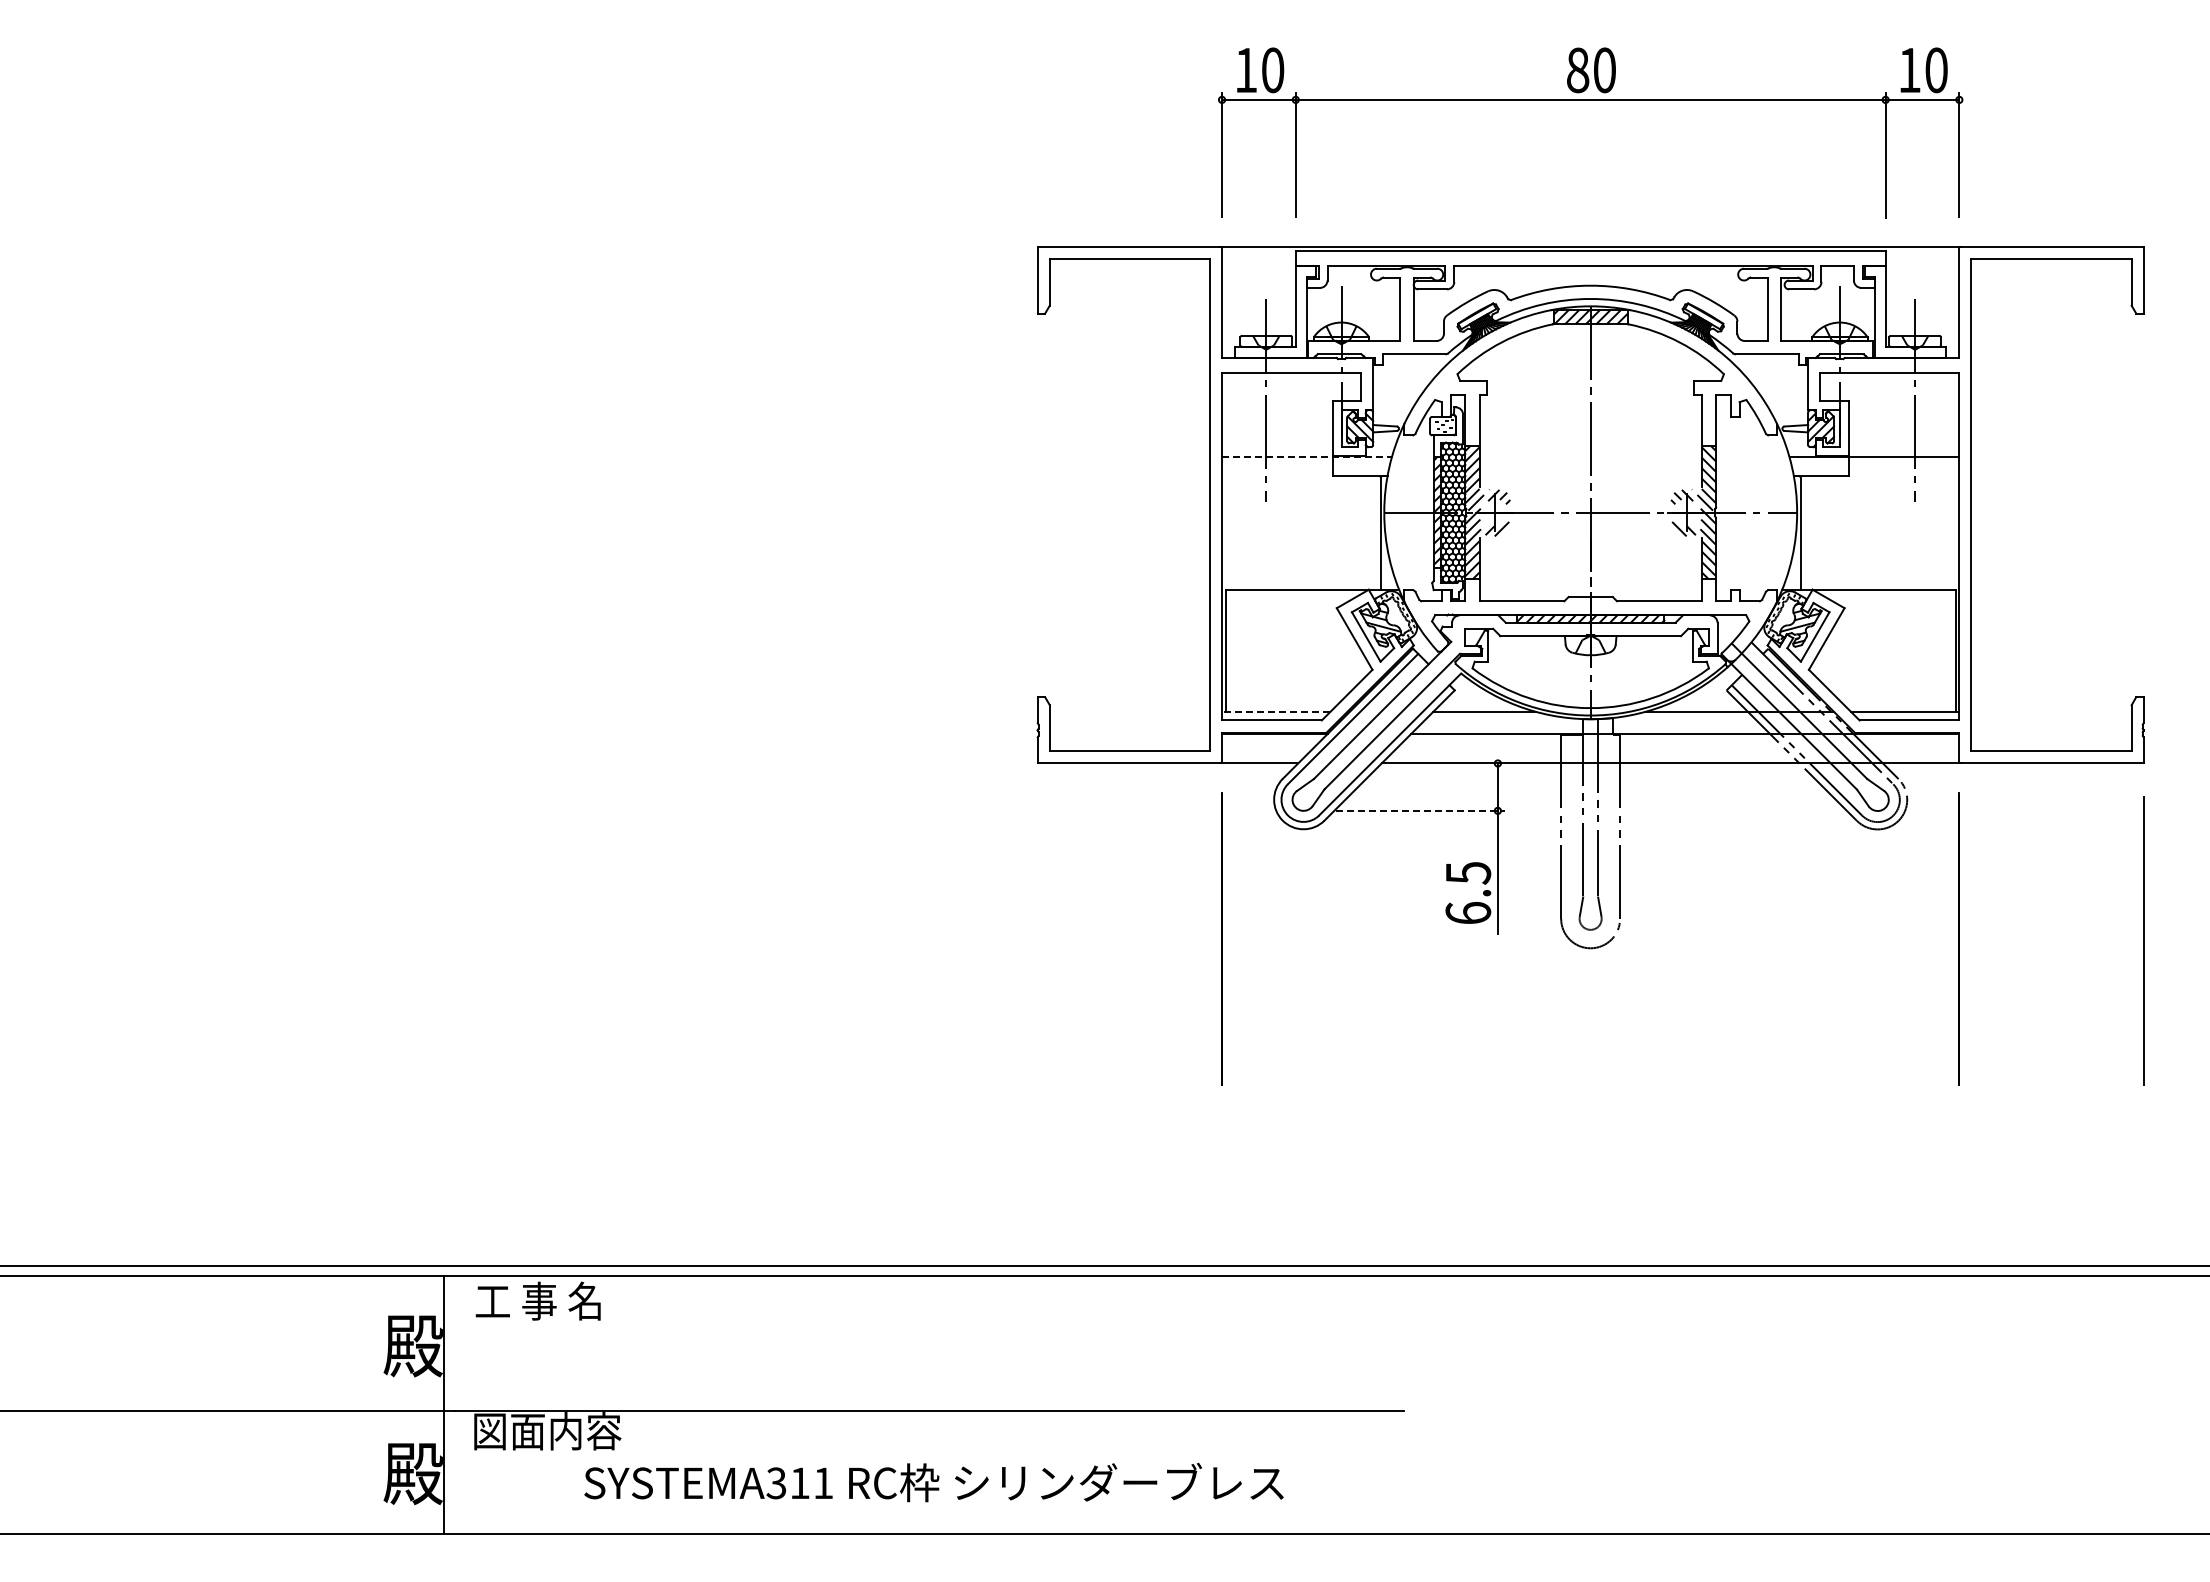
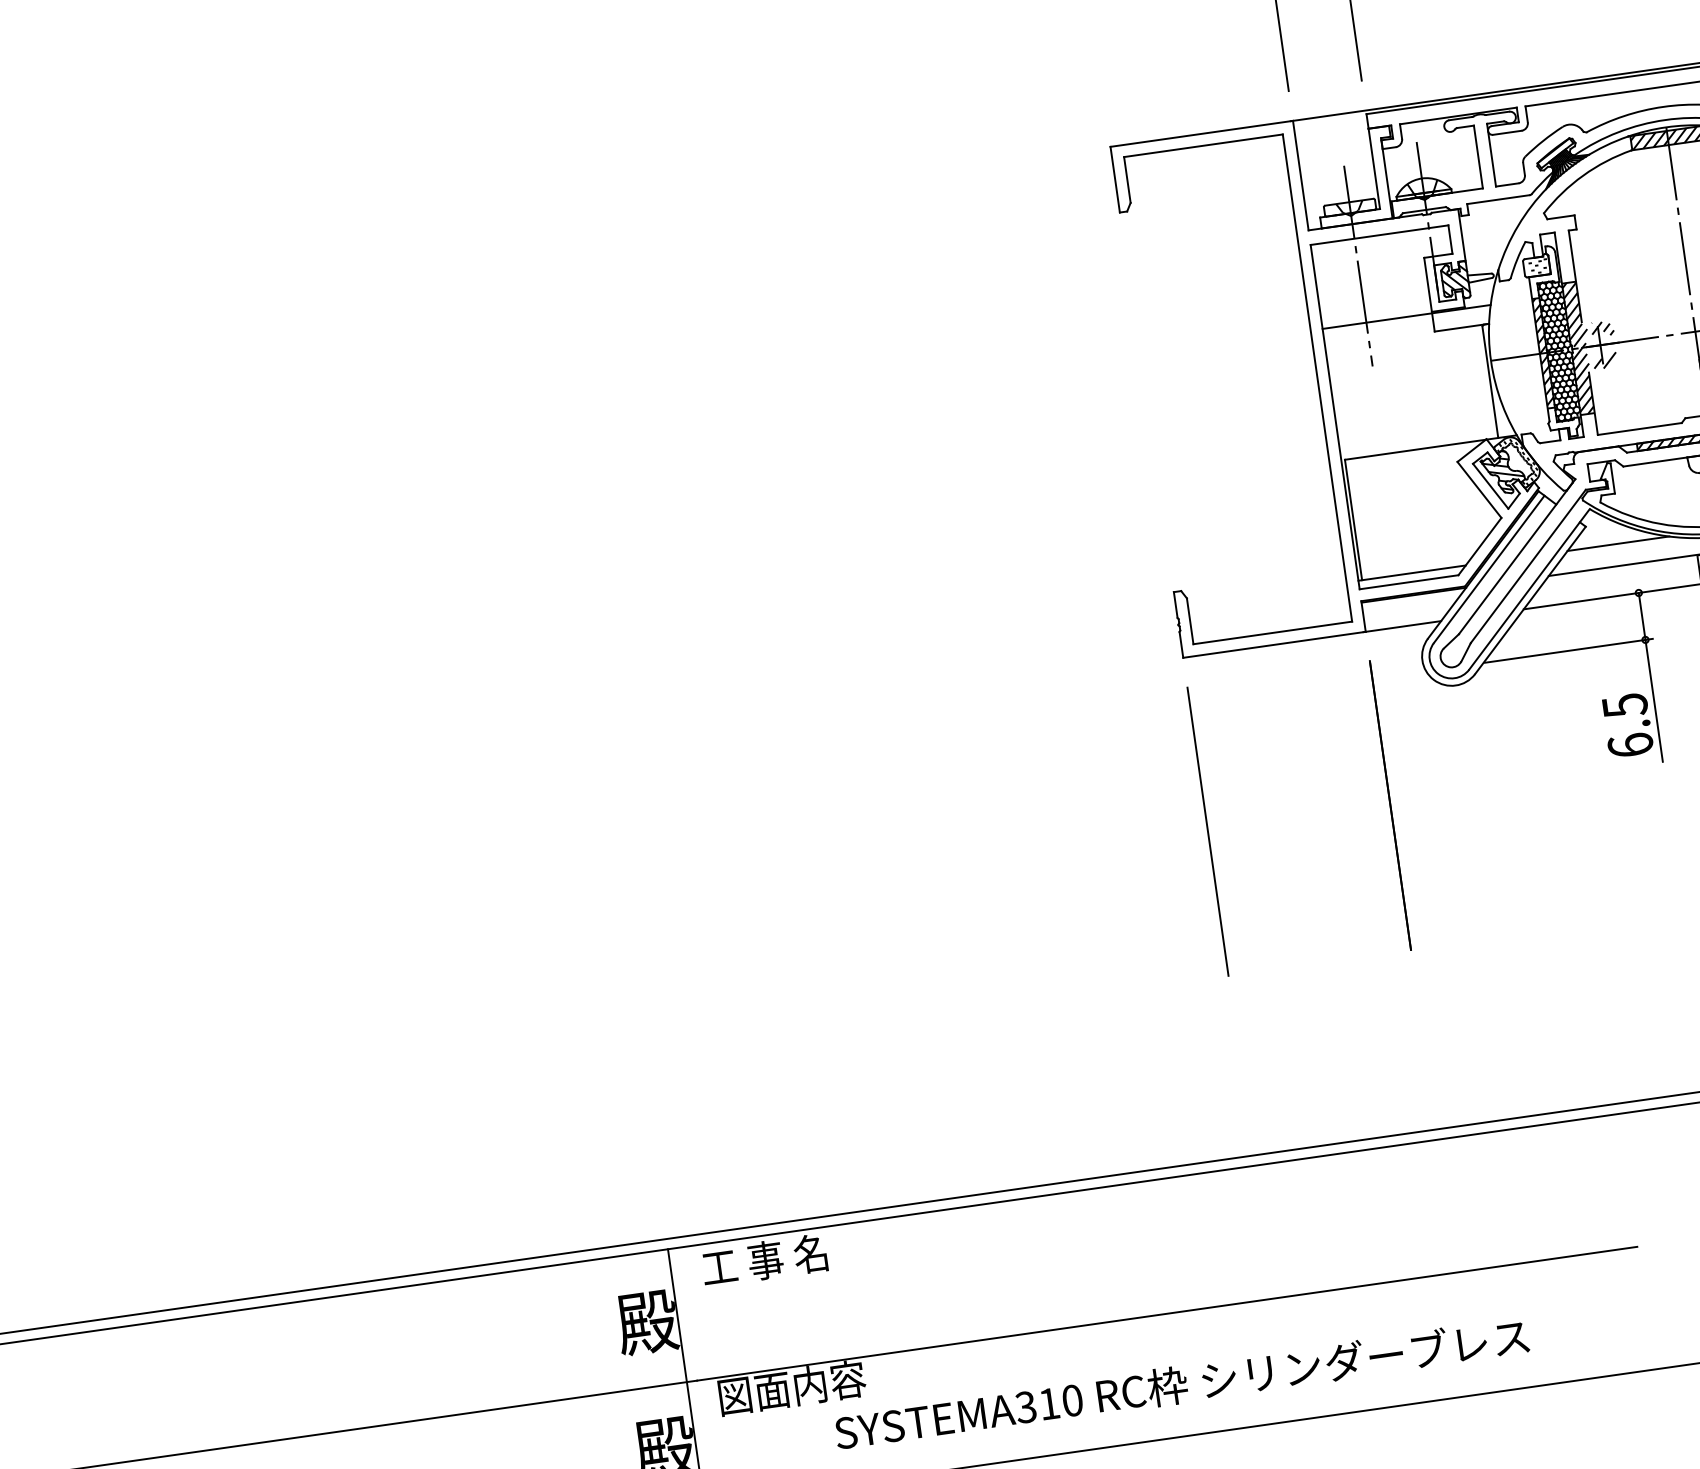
line: (1306, 457) -> (1406, 317), dashed -> solid
line: (1275, 711) -> (1411, 572), dashed -> solid
line: (1420, 810) -> (1568, 650), dashed -> solid
line: (1037, 938) -> (1207, 831), added
text: (823, 1483) -> (1072, 1400), SYSTEMA311 -> SYSTEMA310

